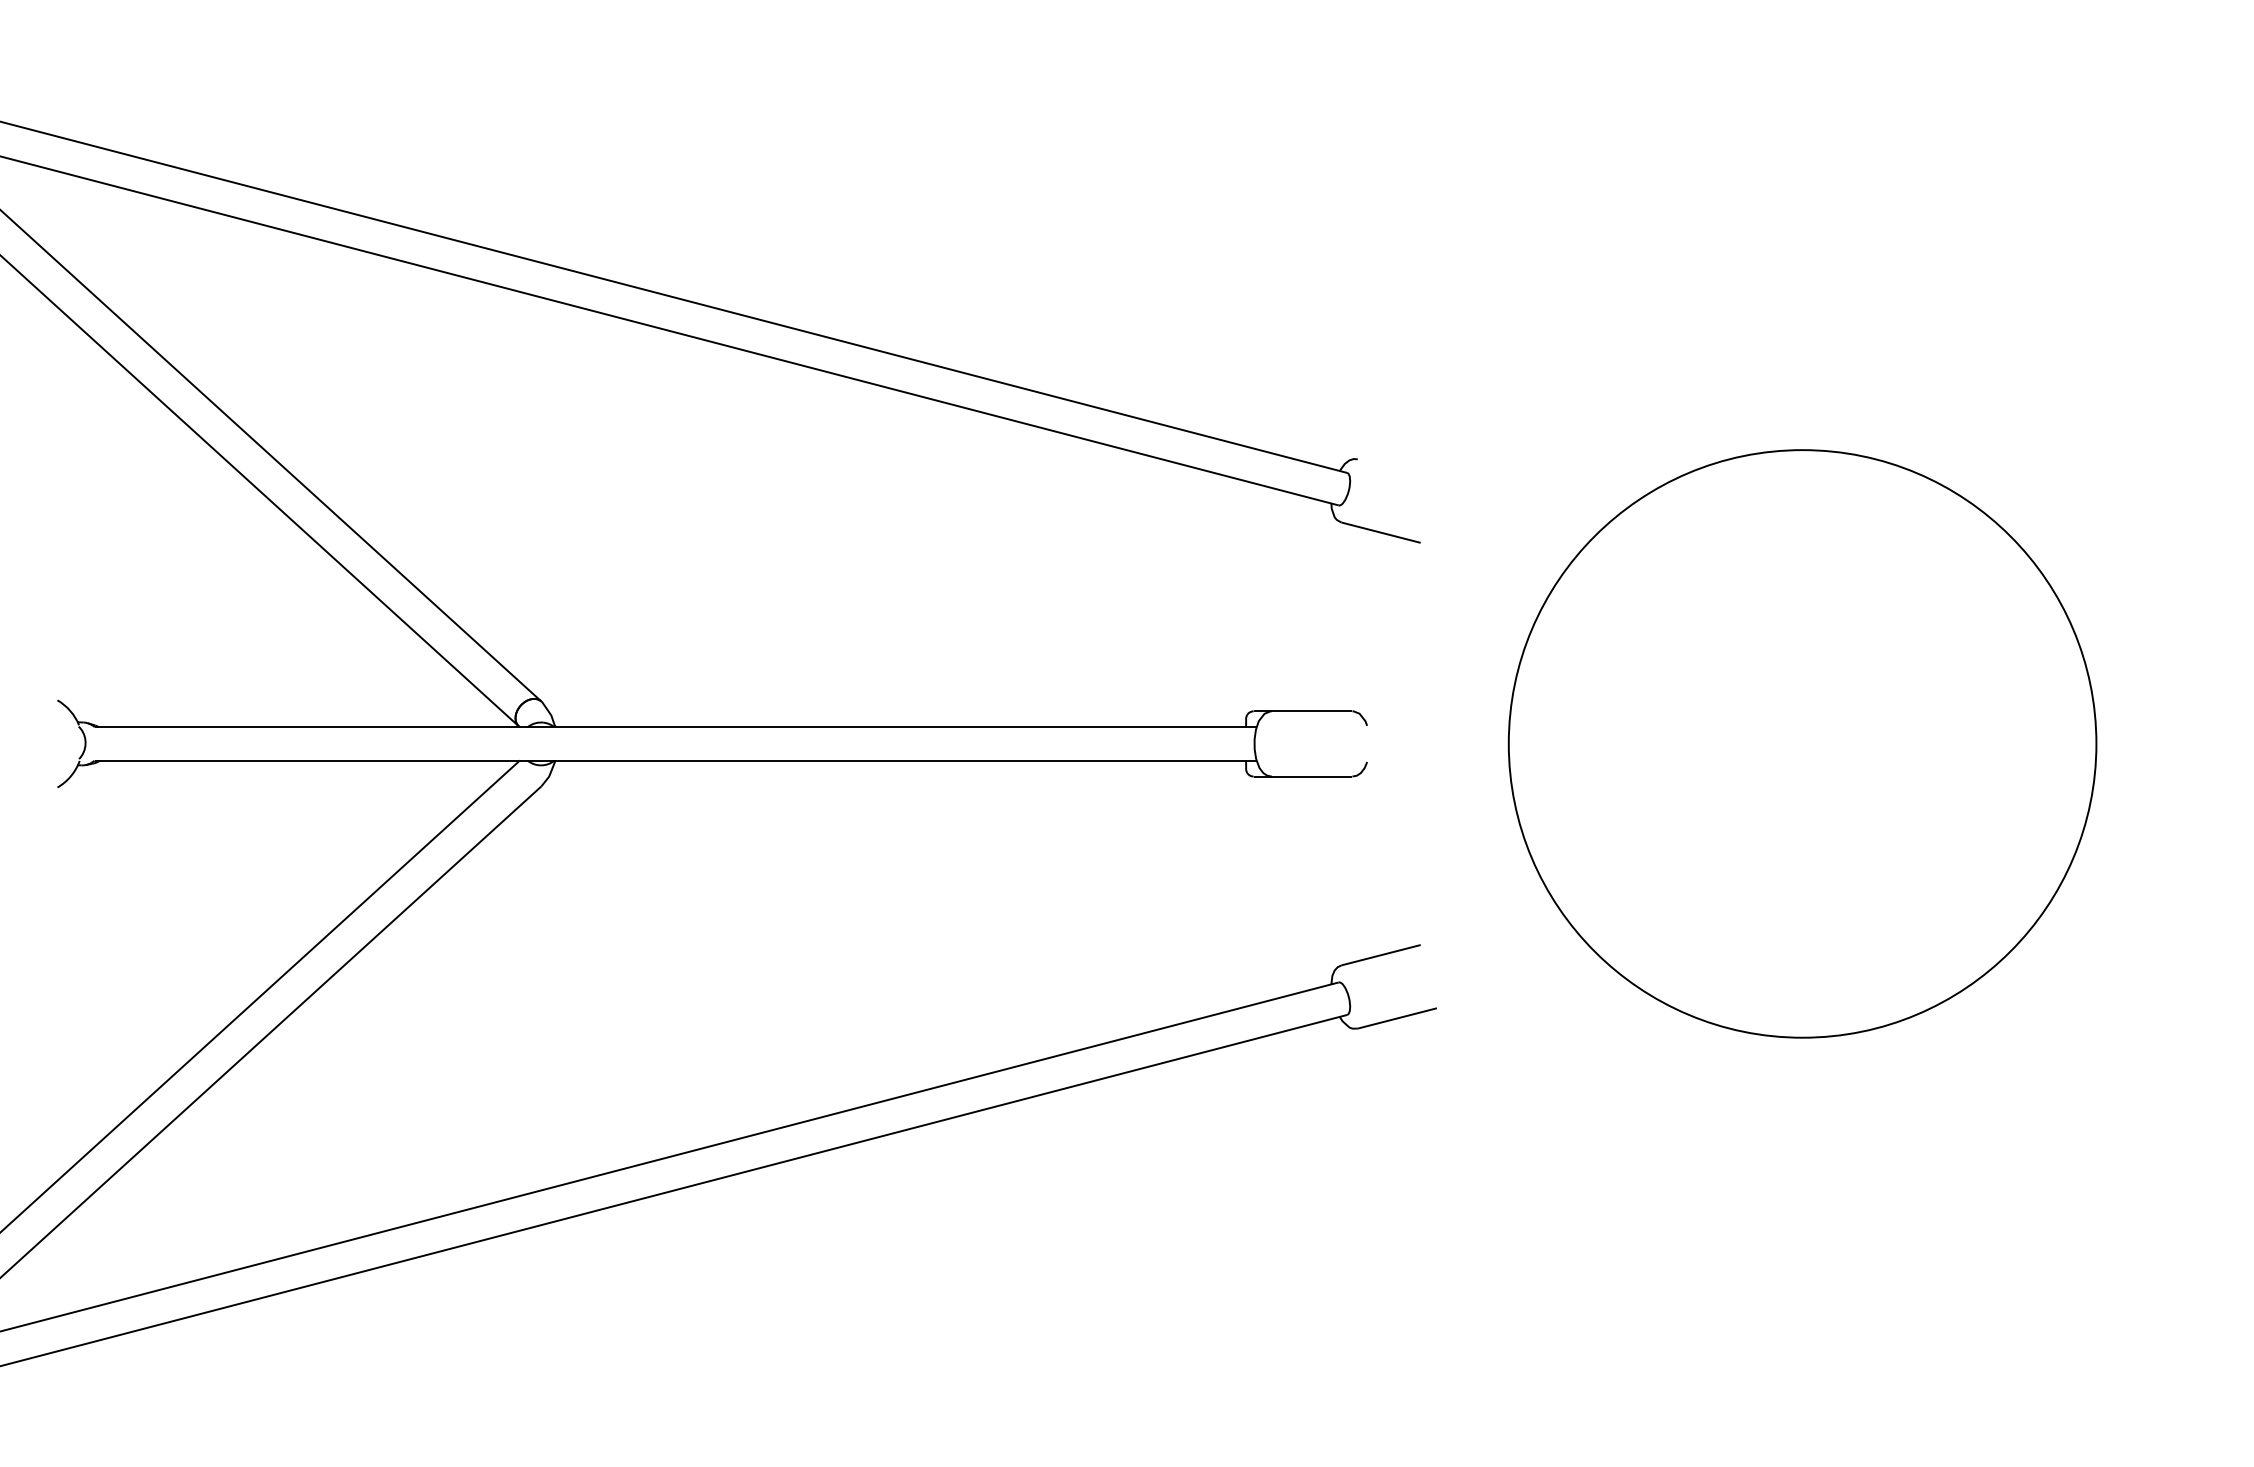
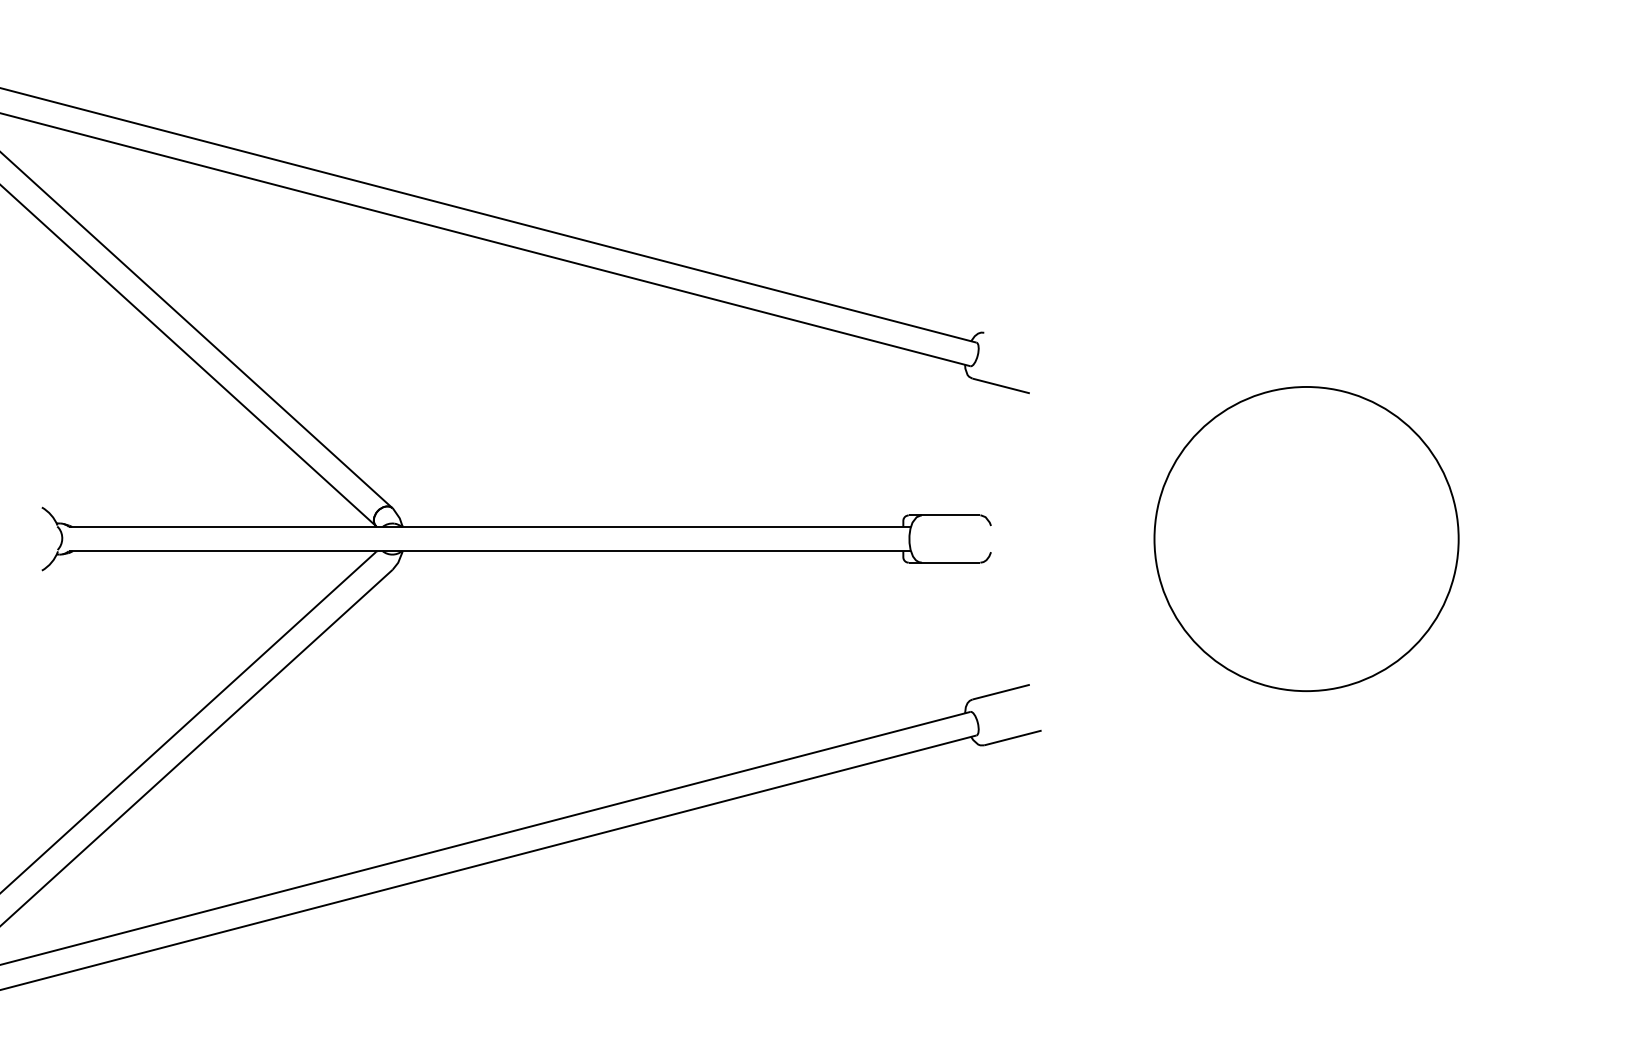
part: (1802, 743) -> (1306, 538), size x0.71

